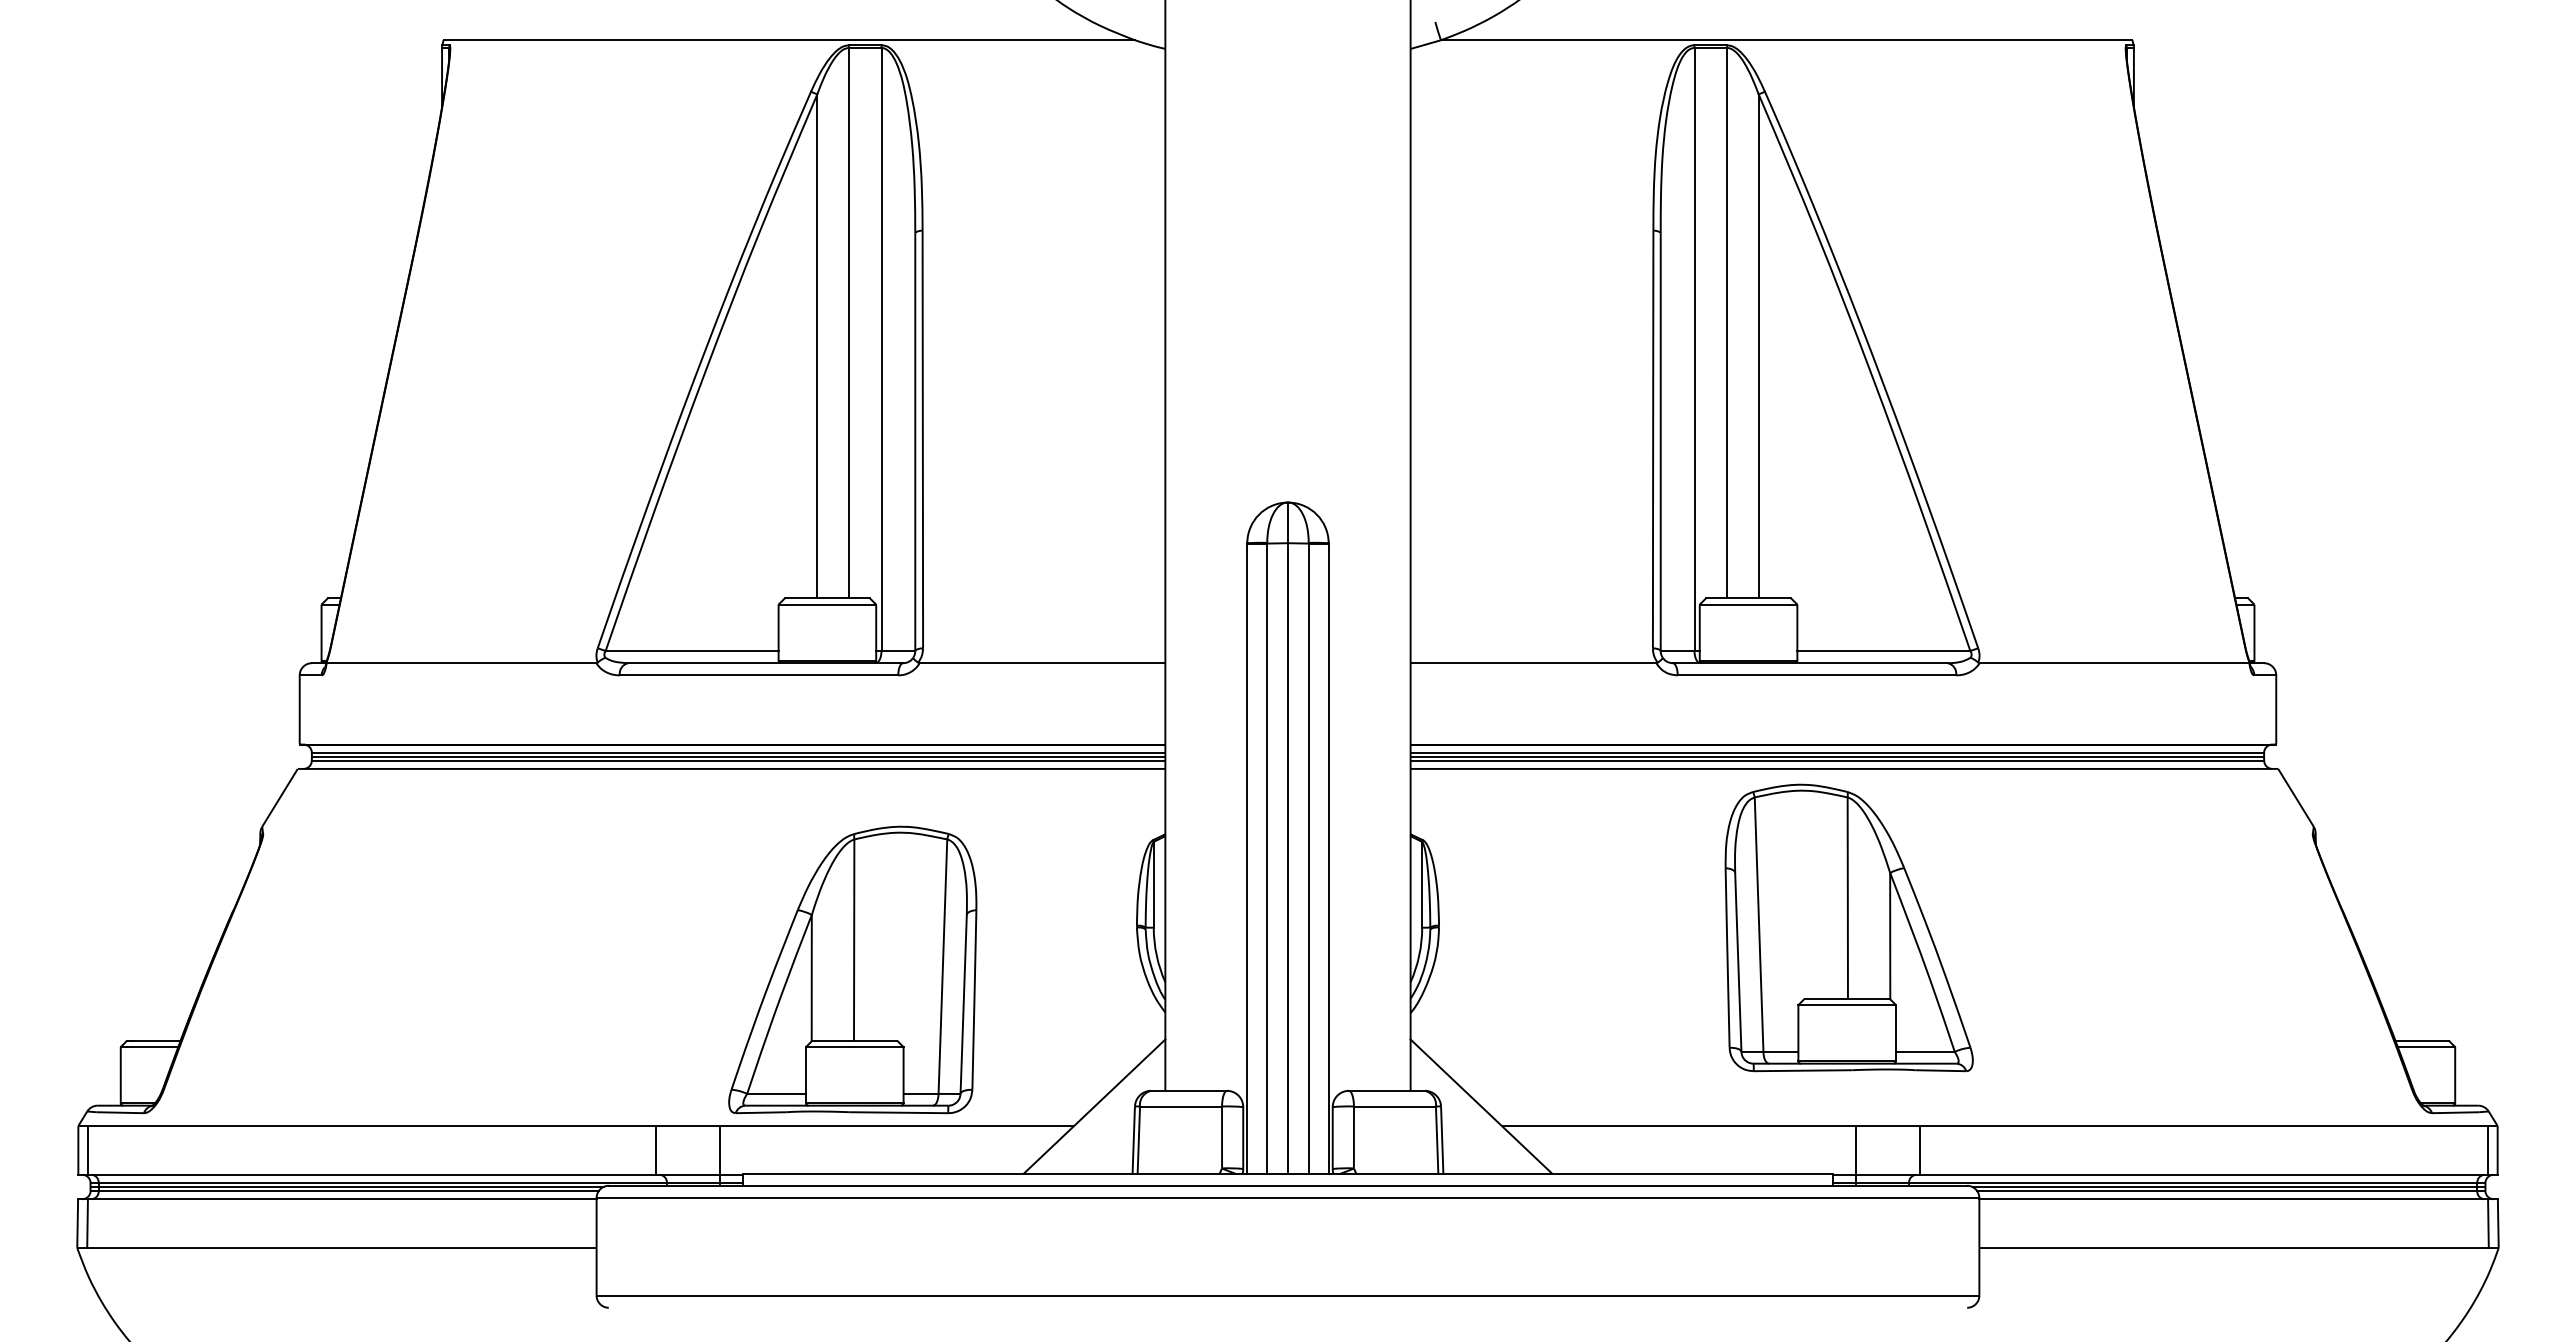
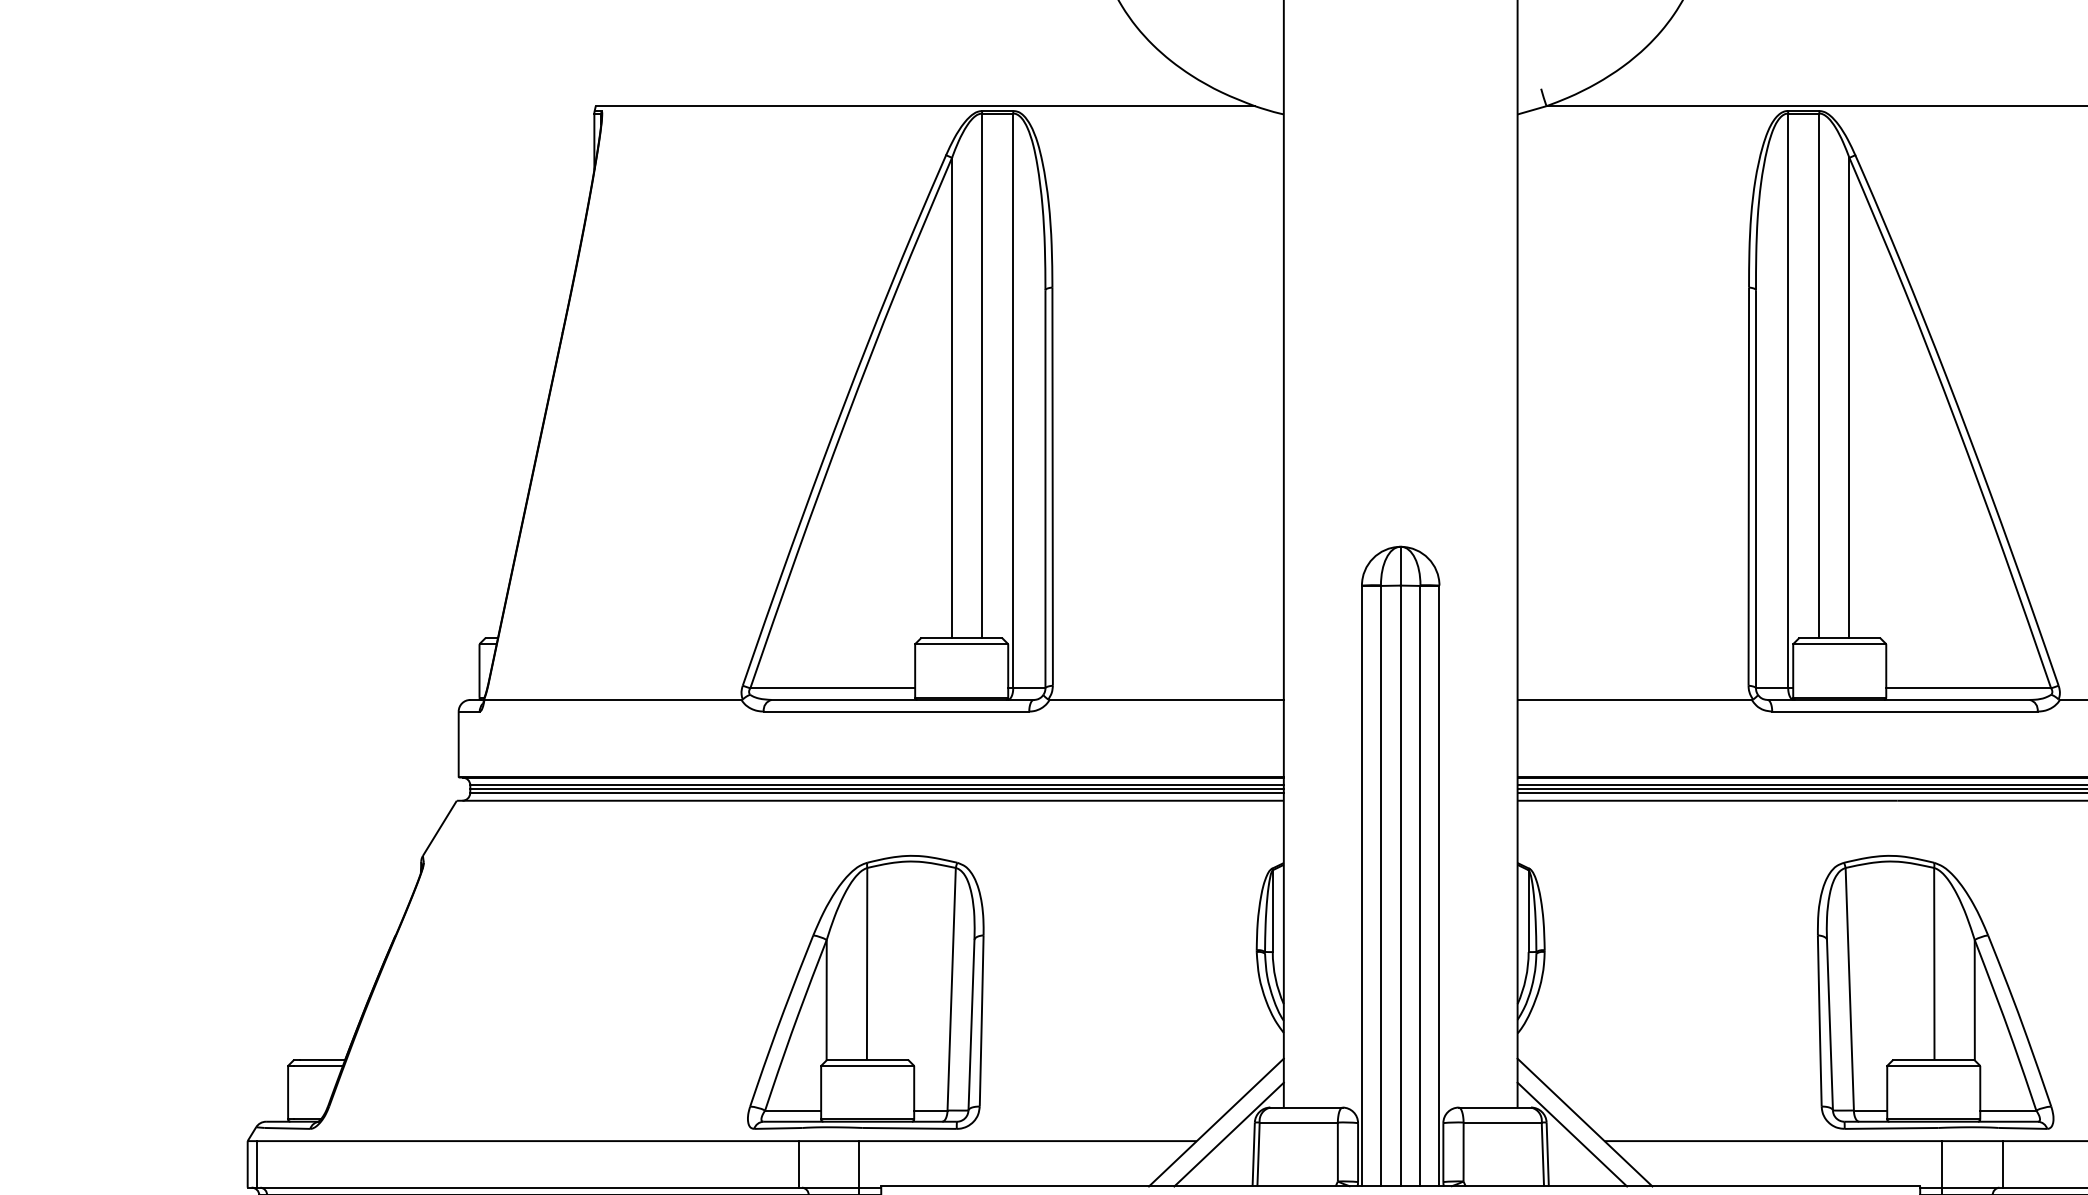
part: (1848, 927) -> (1934, 991), moved
part: (852, 969) -> (865, 991), moved
line: (1107, 1118) -> (1228, 1133), added
line: (1467, 1118) -> (1571, 1133), added

